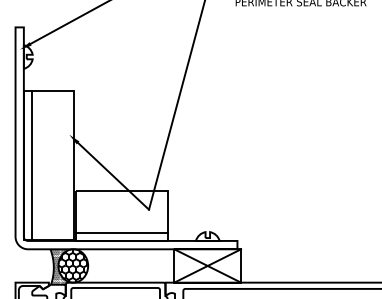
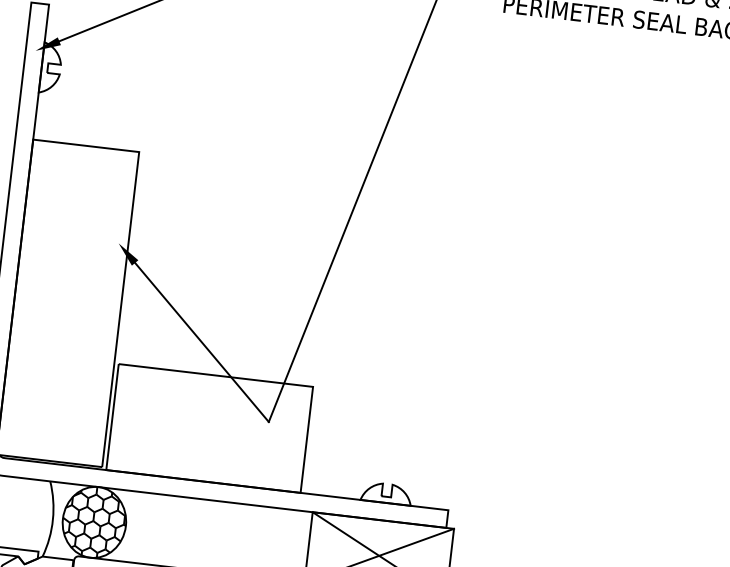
line: (32, 165) -> (32, 299), removed
line: (121, 232) -> (204, 463), removed
hatch: (59, 266) -> (65, 520), removed

